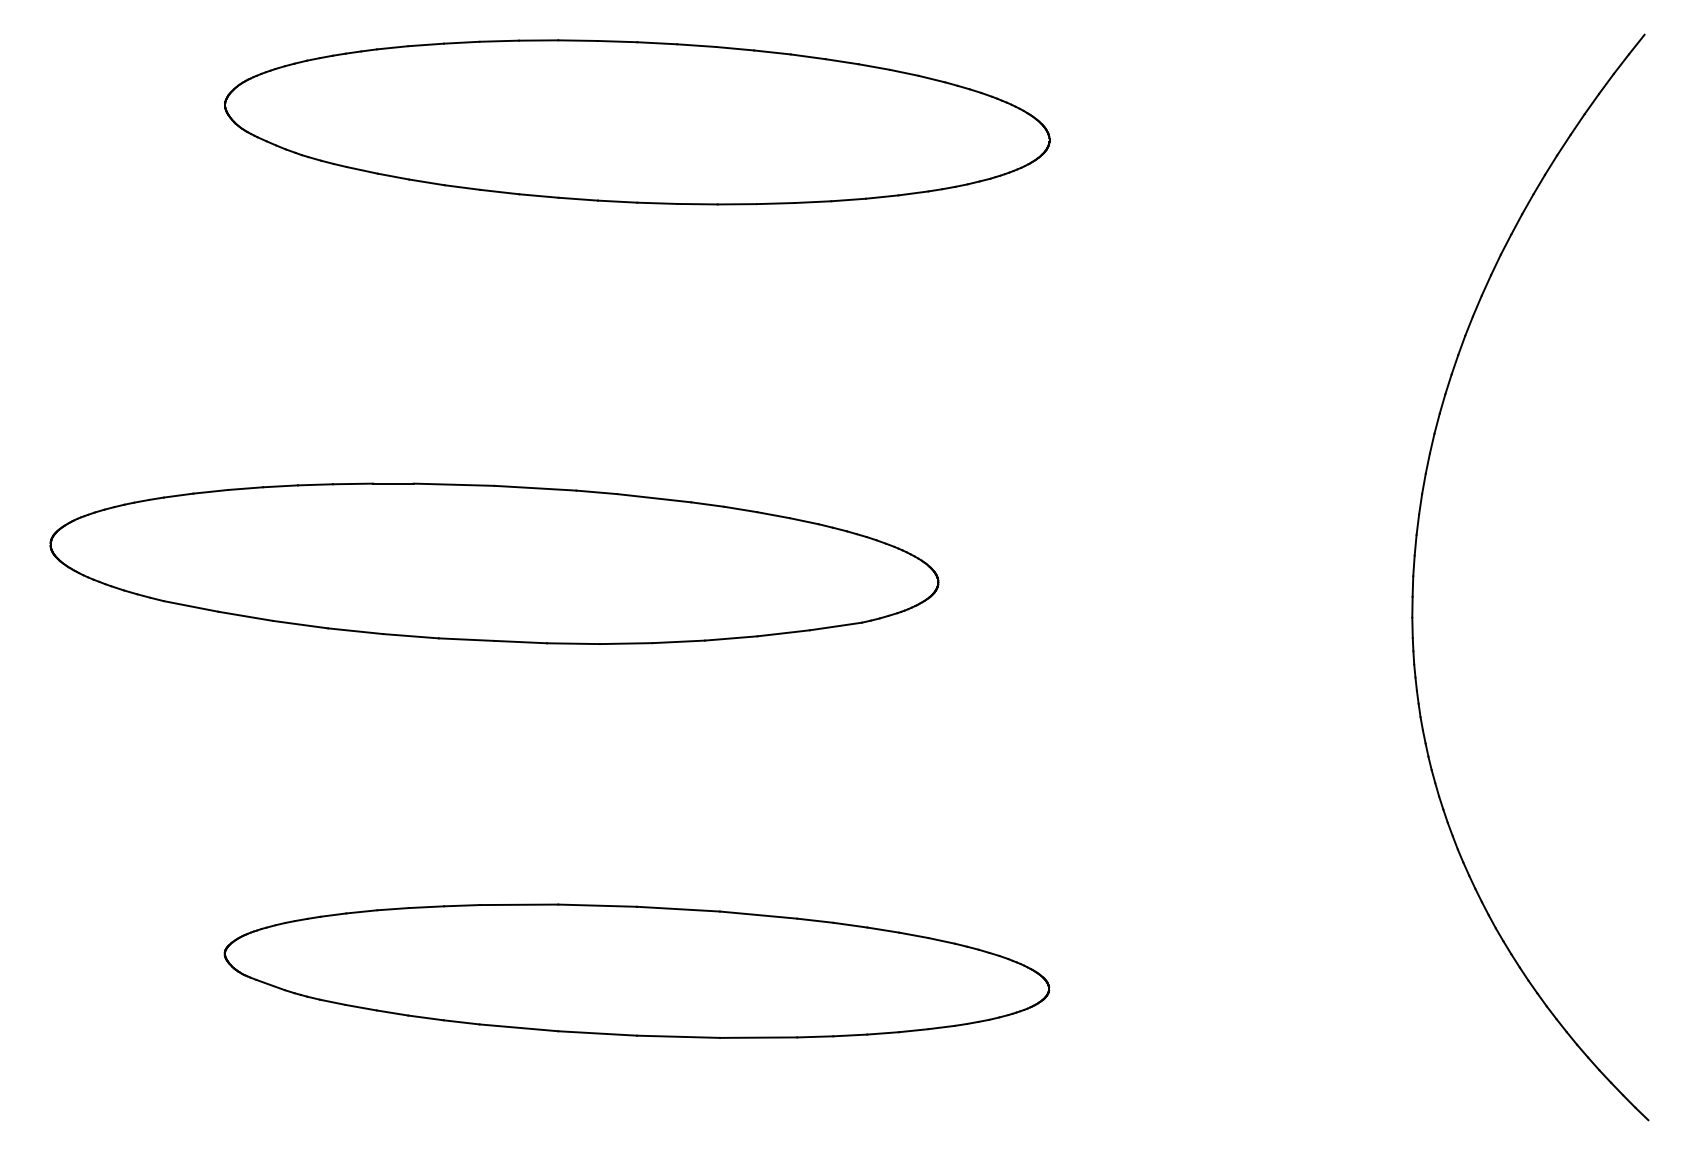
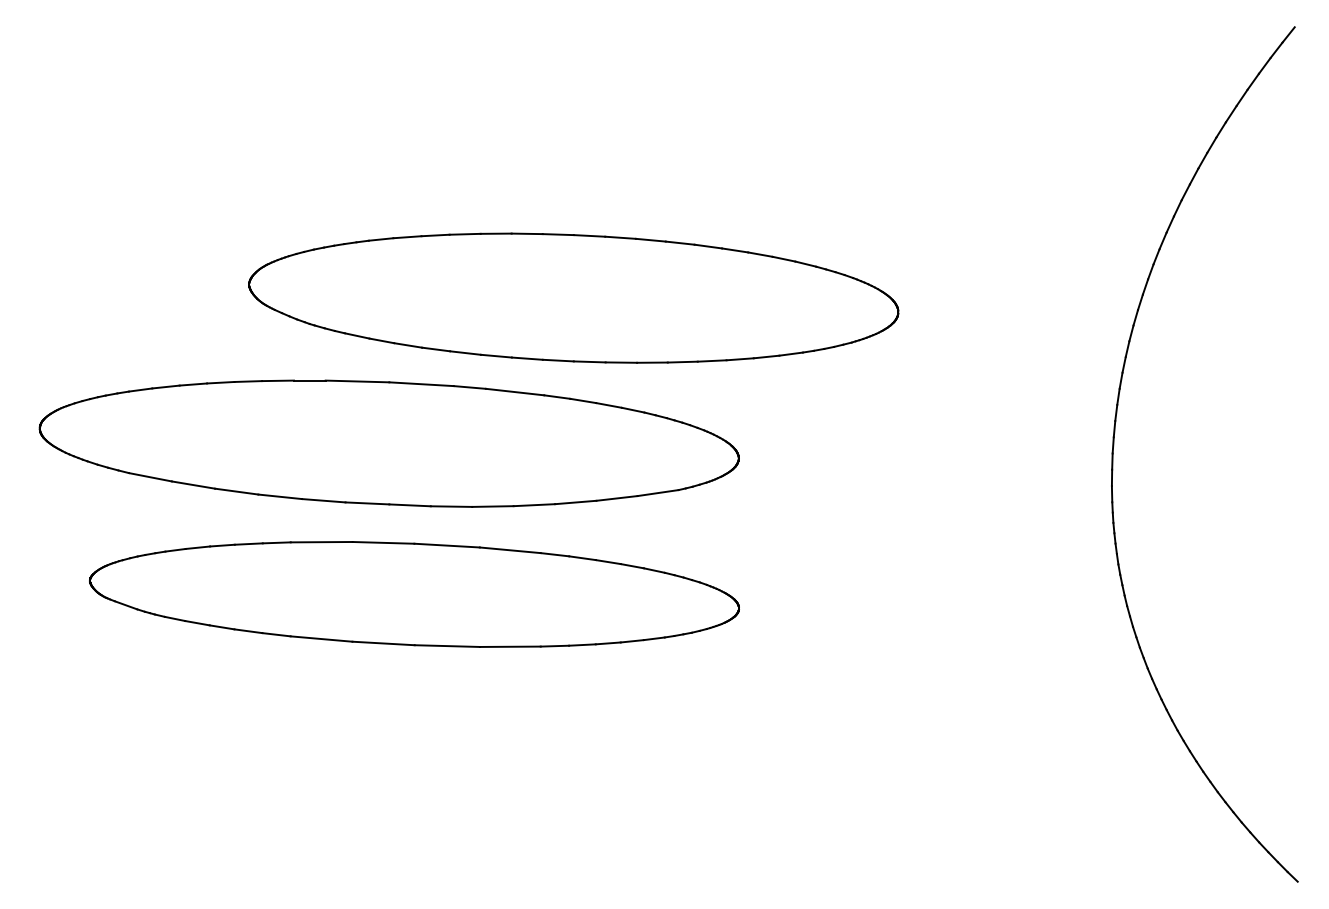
part: (636, 121) -> (573, 297), moved
part: (636, 971) -> (414, 594), moved

